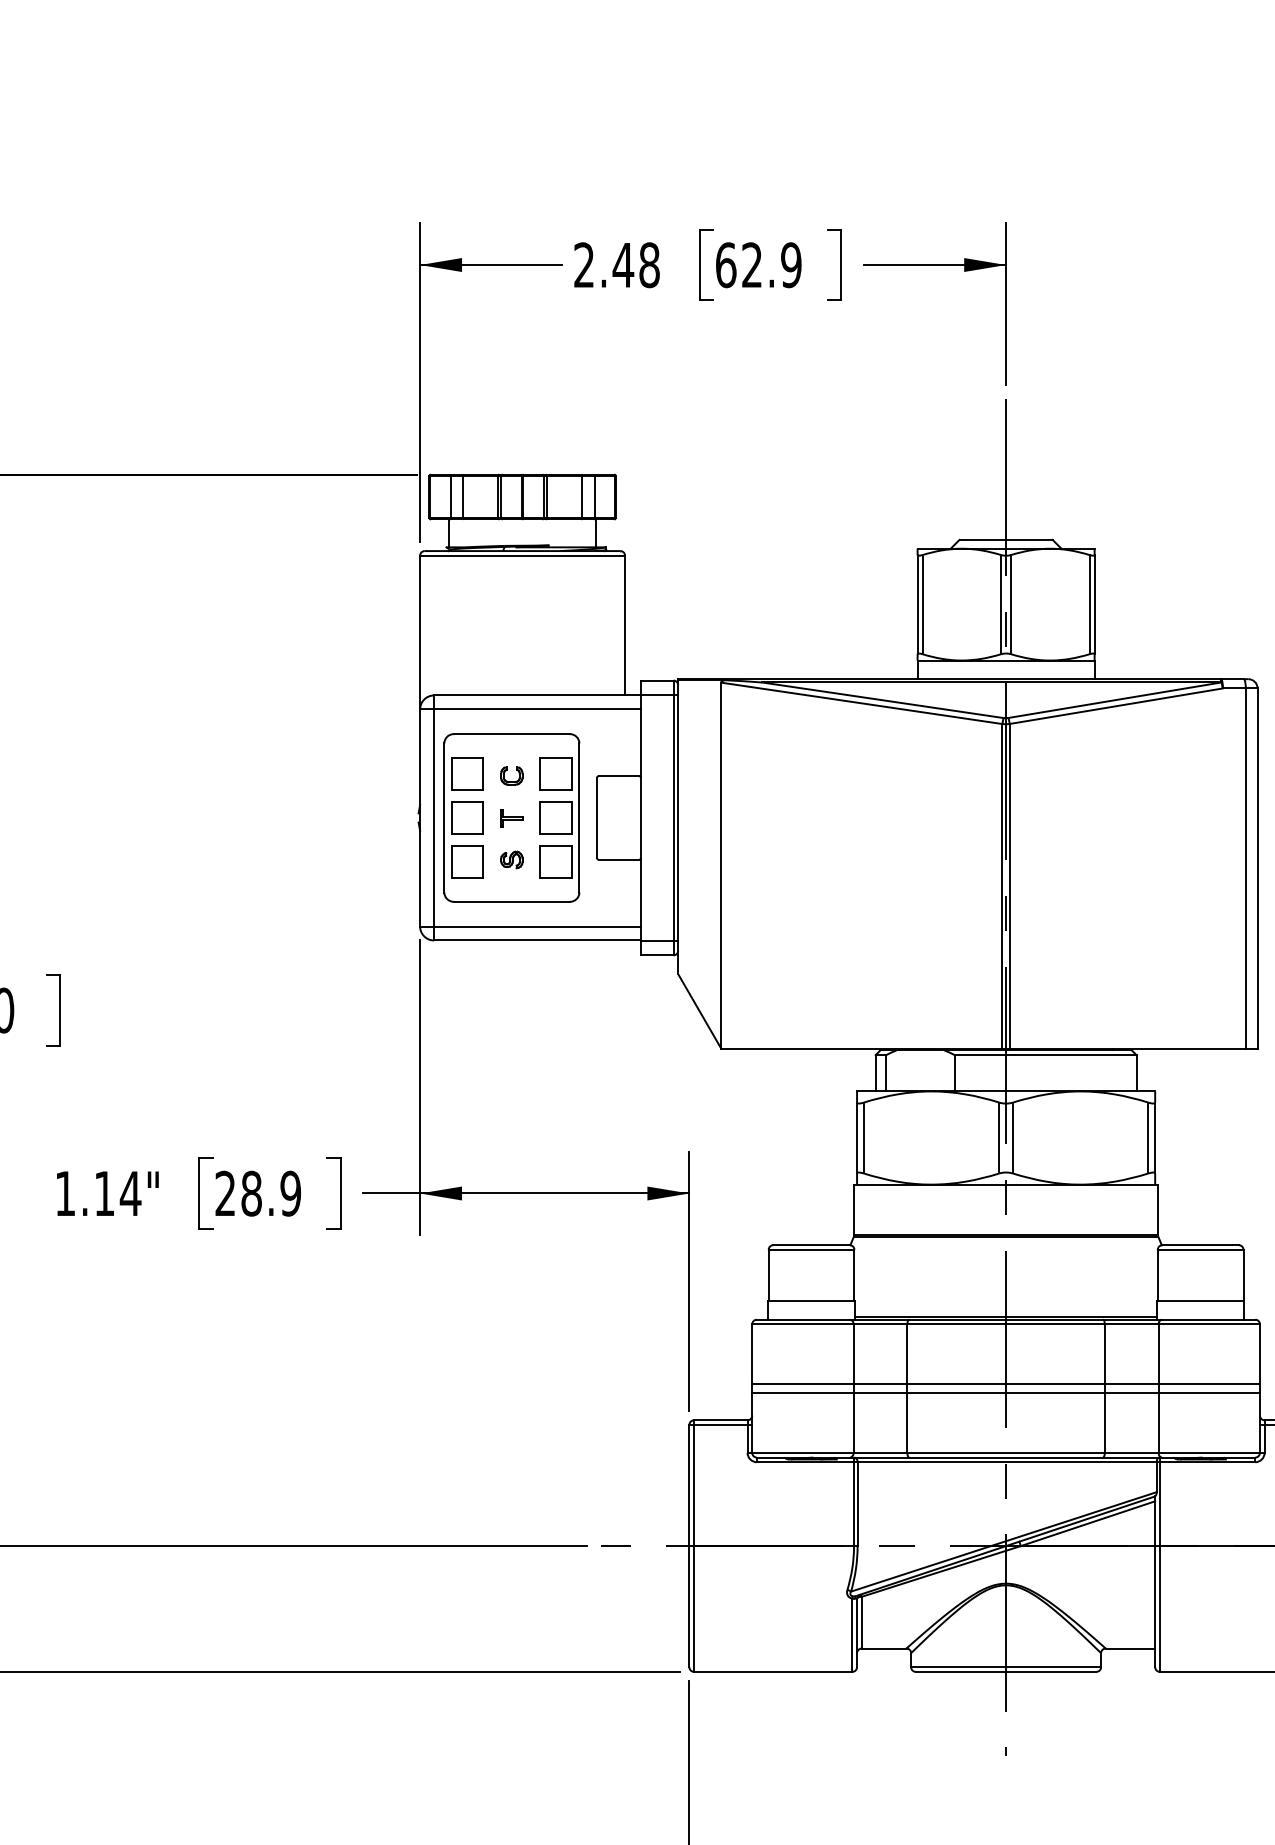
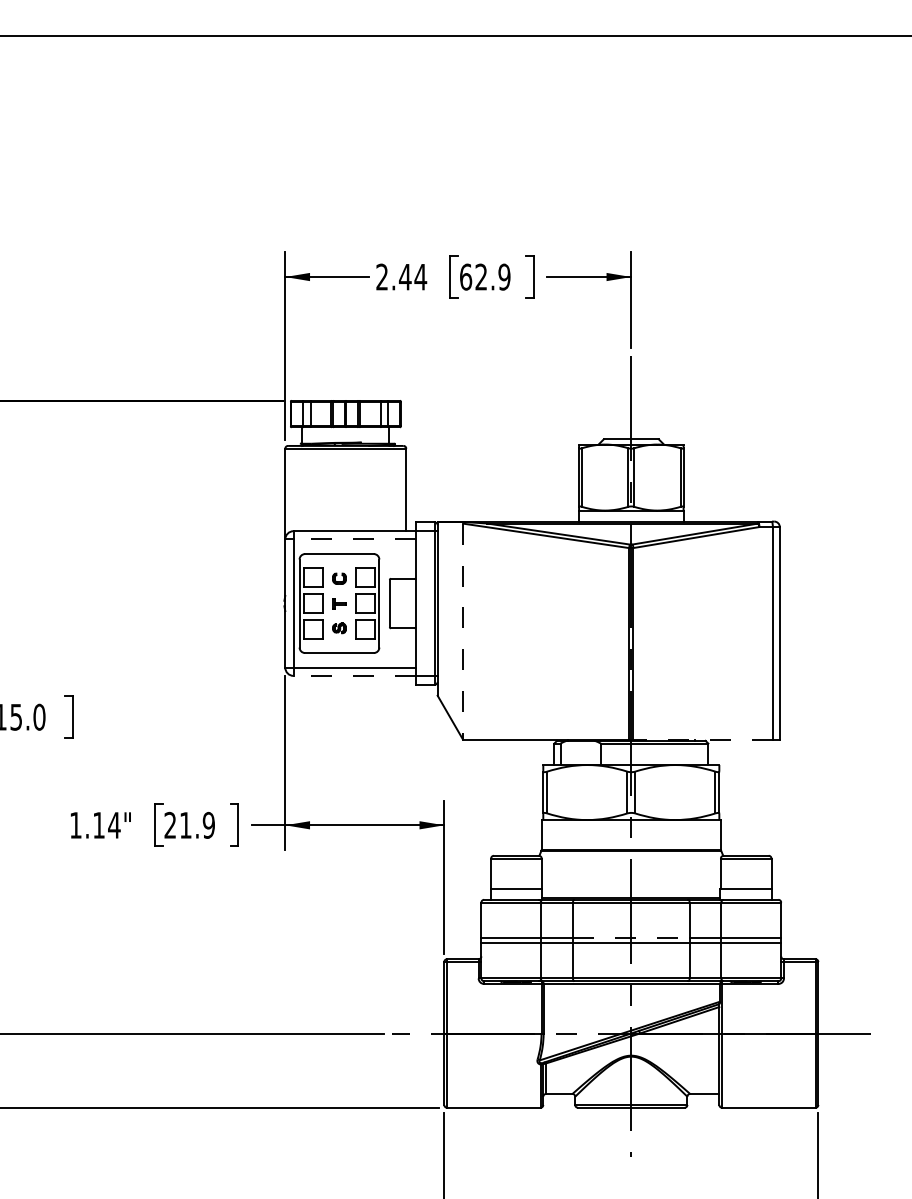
text: (649, 264) -> (420, 276), 2.48 -> 2.44
line: (537, 709) -> (354, 539), solid -> dashed
line: (721, 867) -> (463, 632), solid -> dashed
line: (537, 939) -> (354, 675), solid -> dashed
line: (1128, 1048) -> (703, 739), solid -> dashed
text: (251, 1192) -> (185, 824), 28.9 -> 21.9
line: (1006, 1383) -> (631, 937), solid -> dashed

